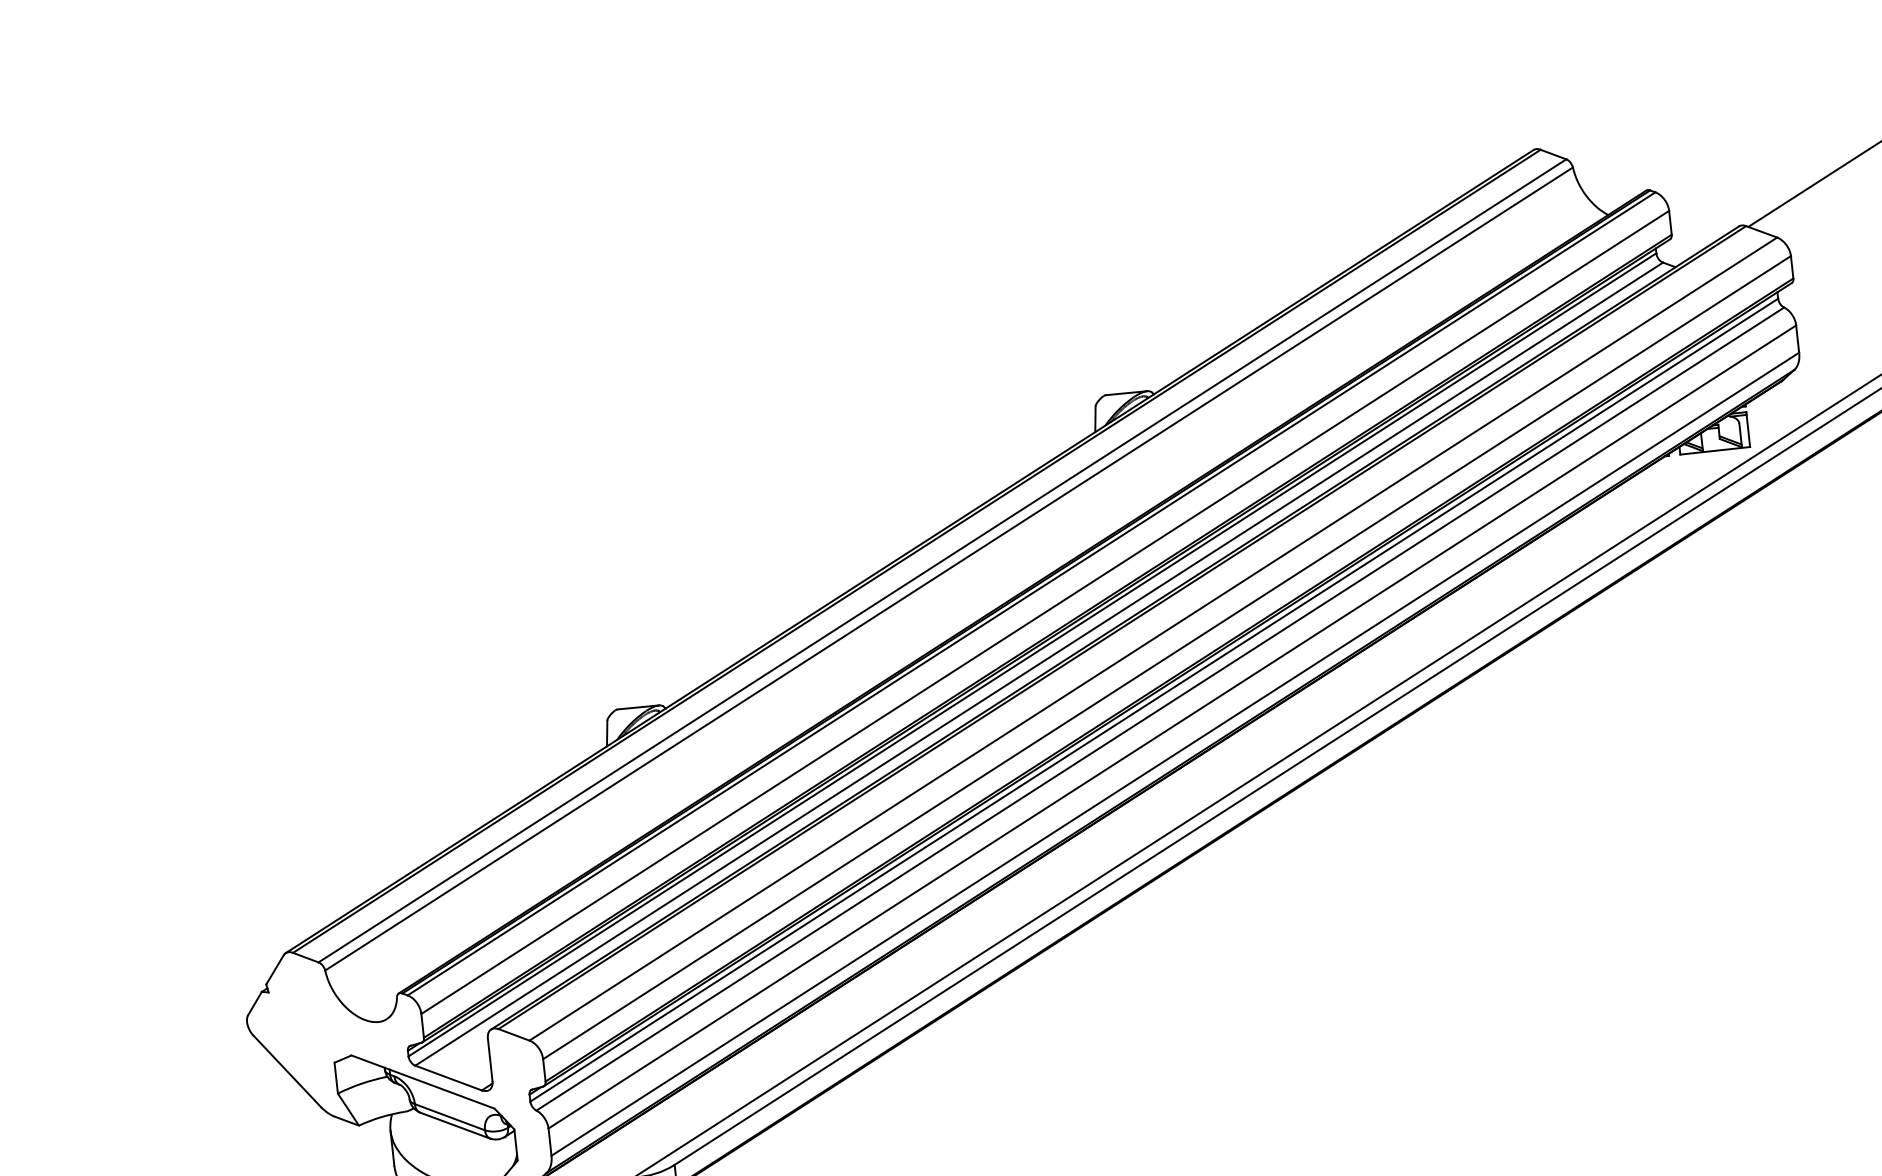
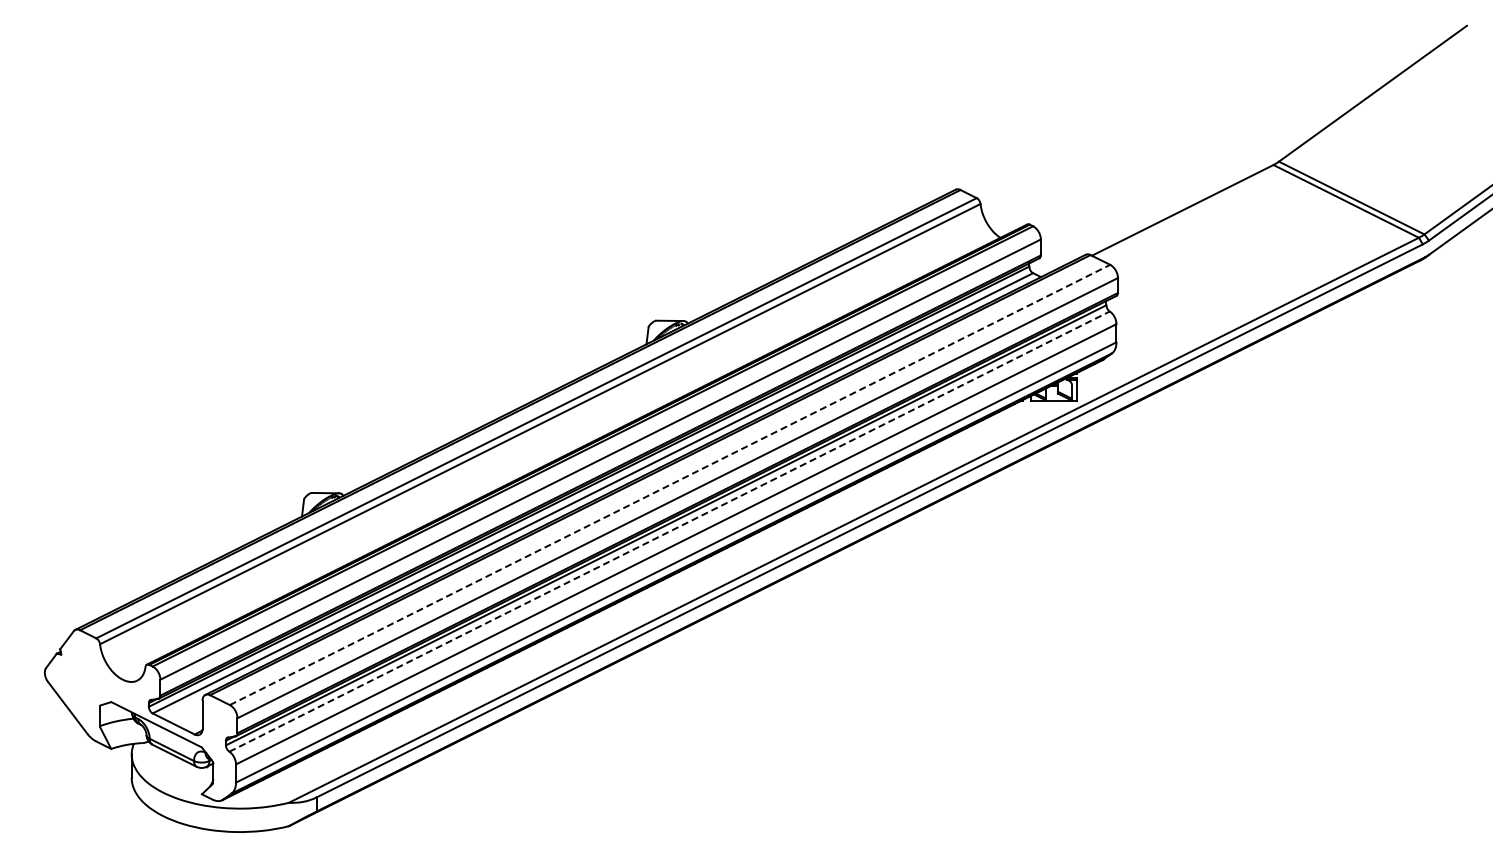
line: (1154, 638) -> (670, 484), solid -> dashed
line: (1161, 708) -> (670, 531), solid -> dashed

